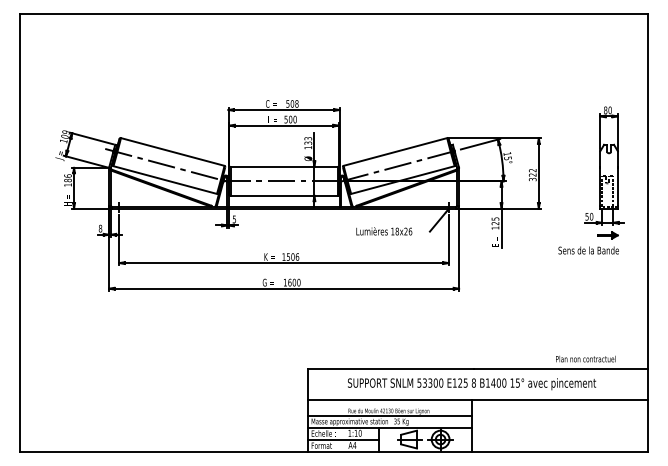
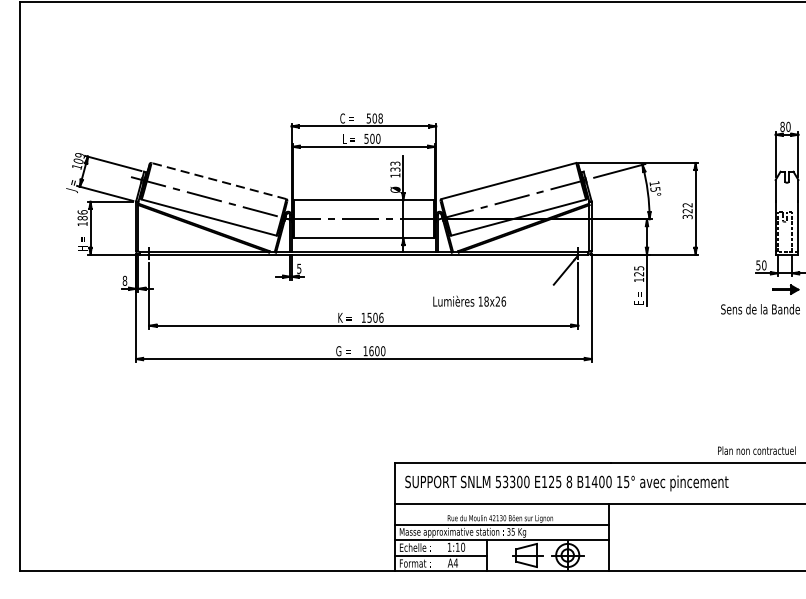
line: (172, 151) -> (218, 180), solid -> dashed
text: (384, 231) -> (469, 301), moved
text: (472, 384) -> (567, 483), moved

